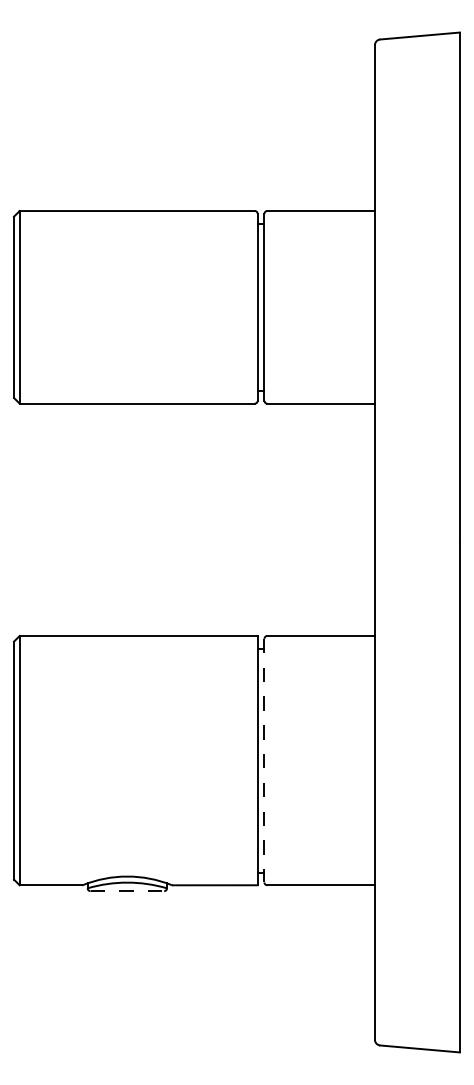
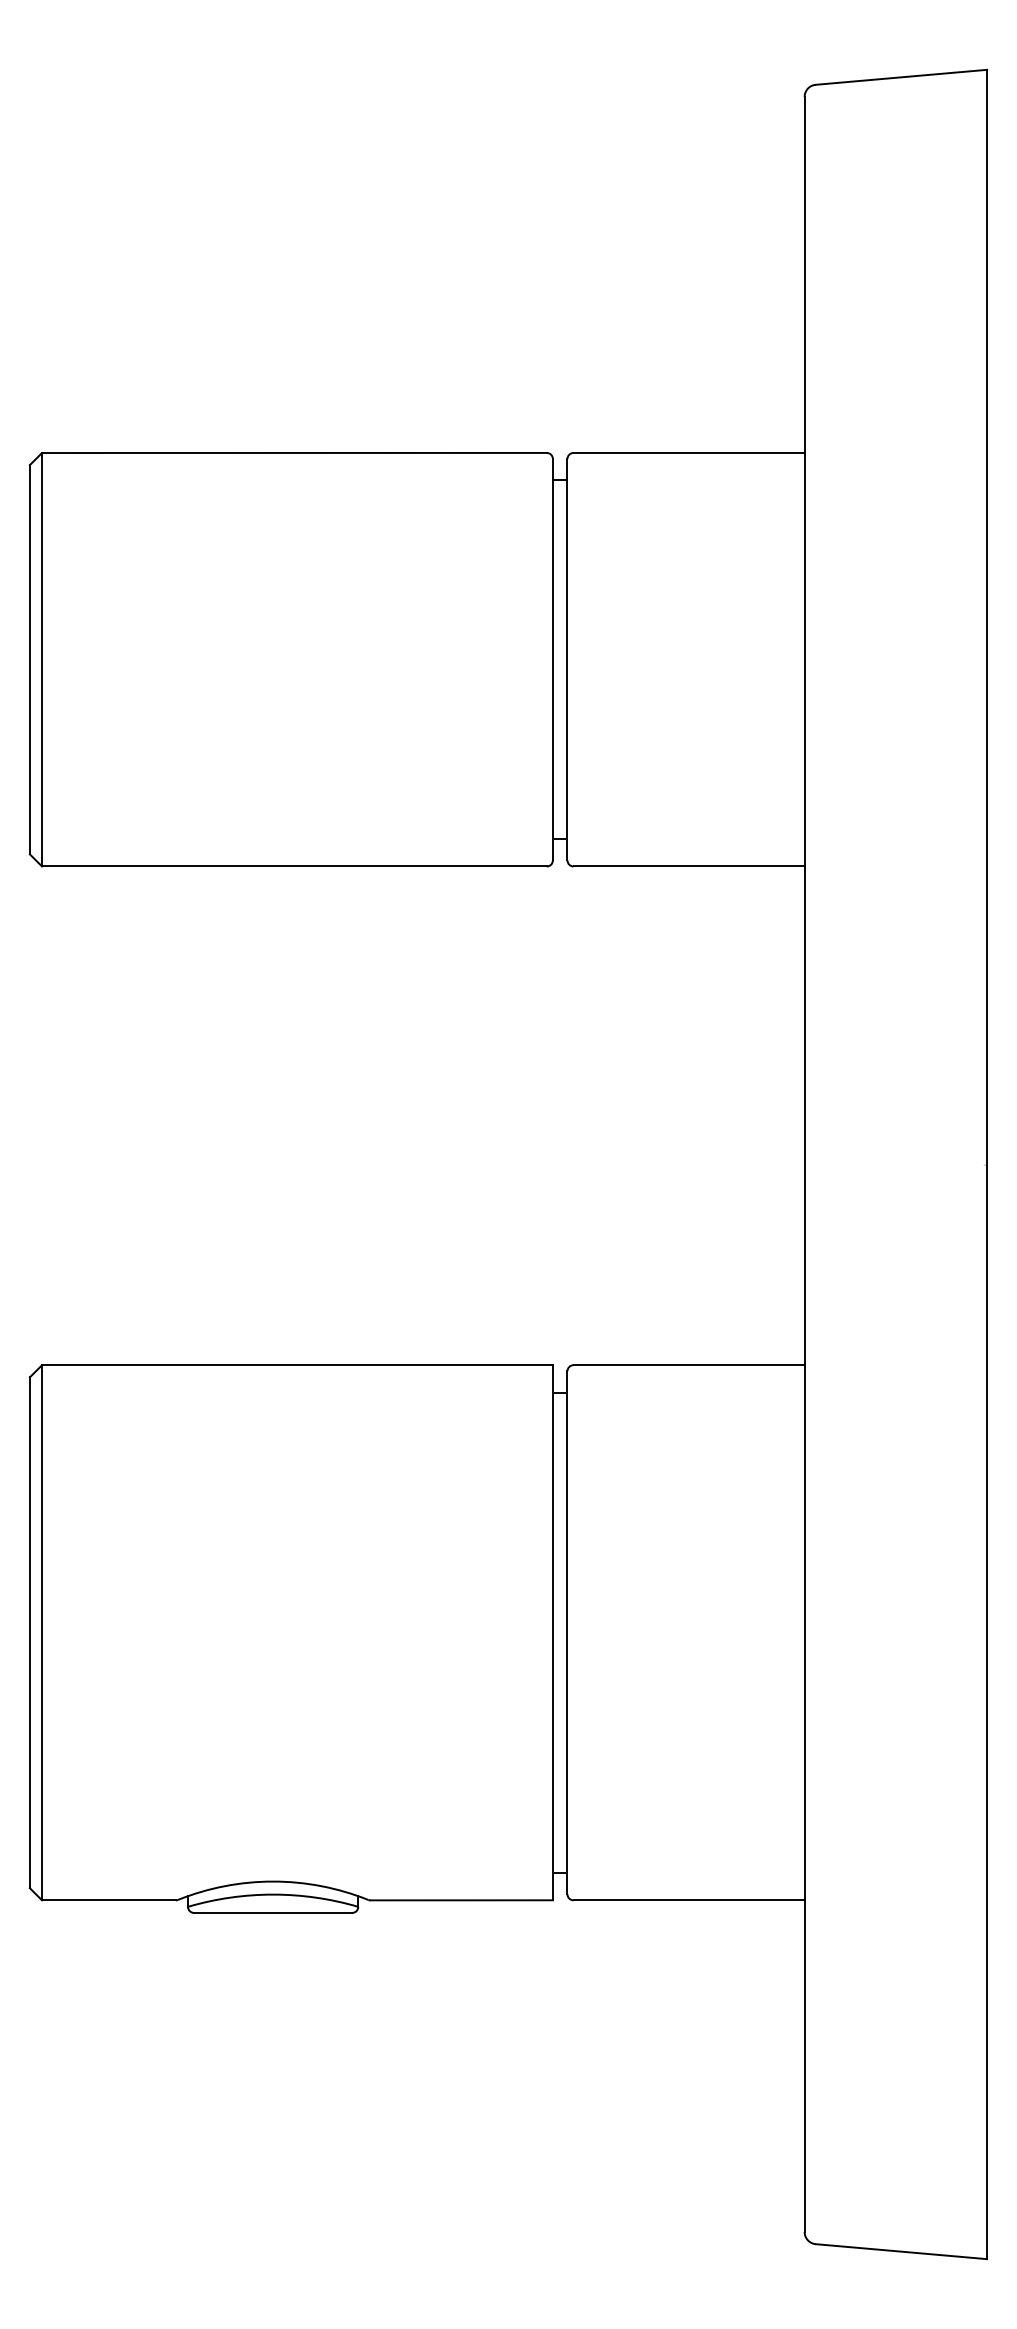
line: (264, 760) -> (567, 1632), dashed -> solid
line: (127, 891) -> (273, 1913), dashed -> solid

